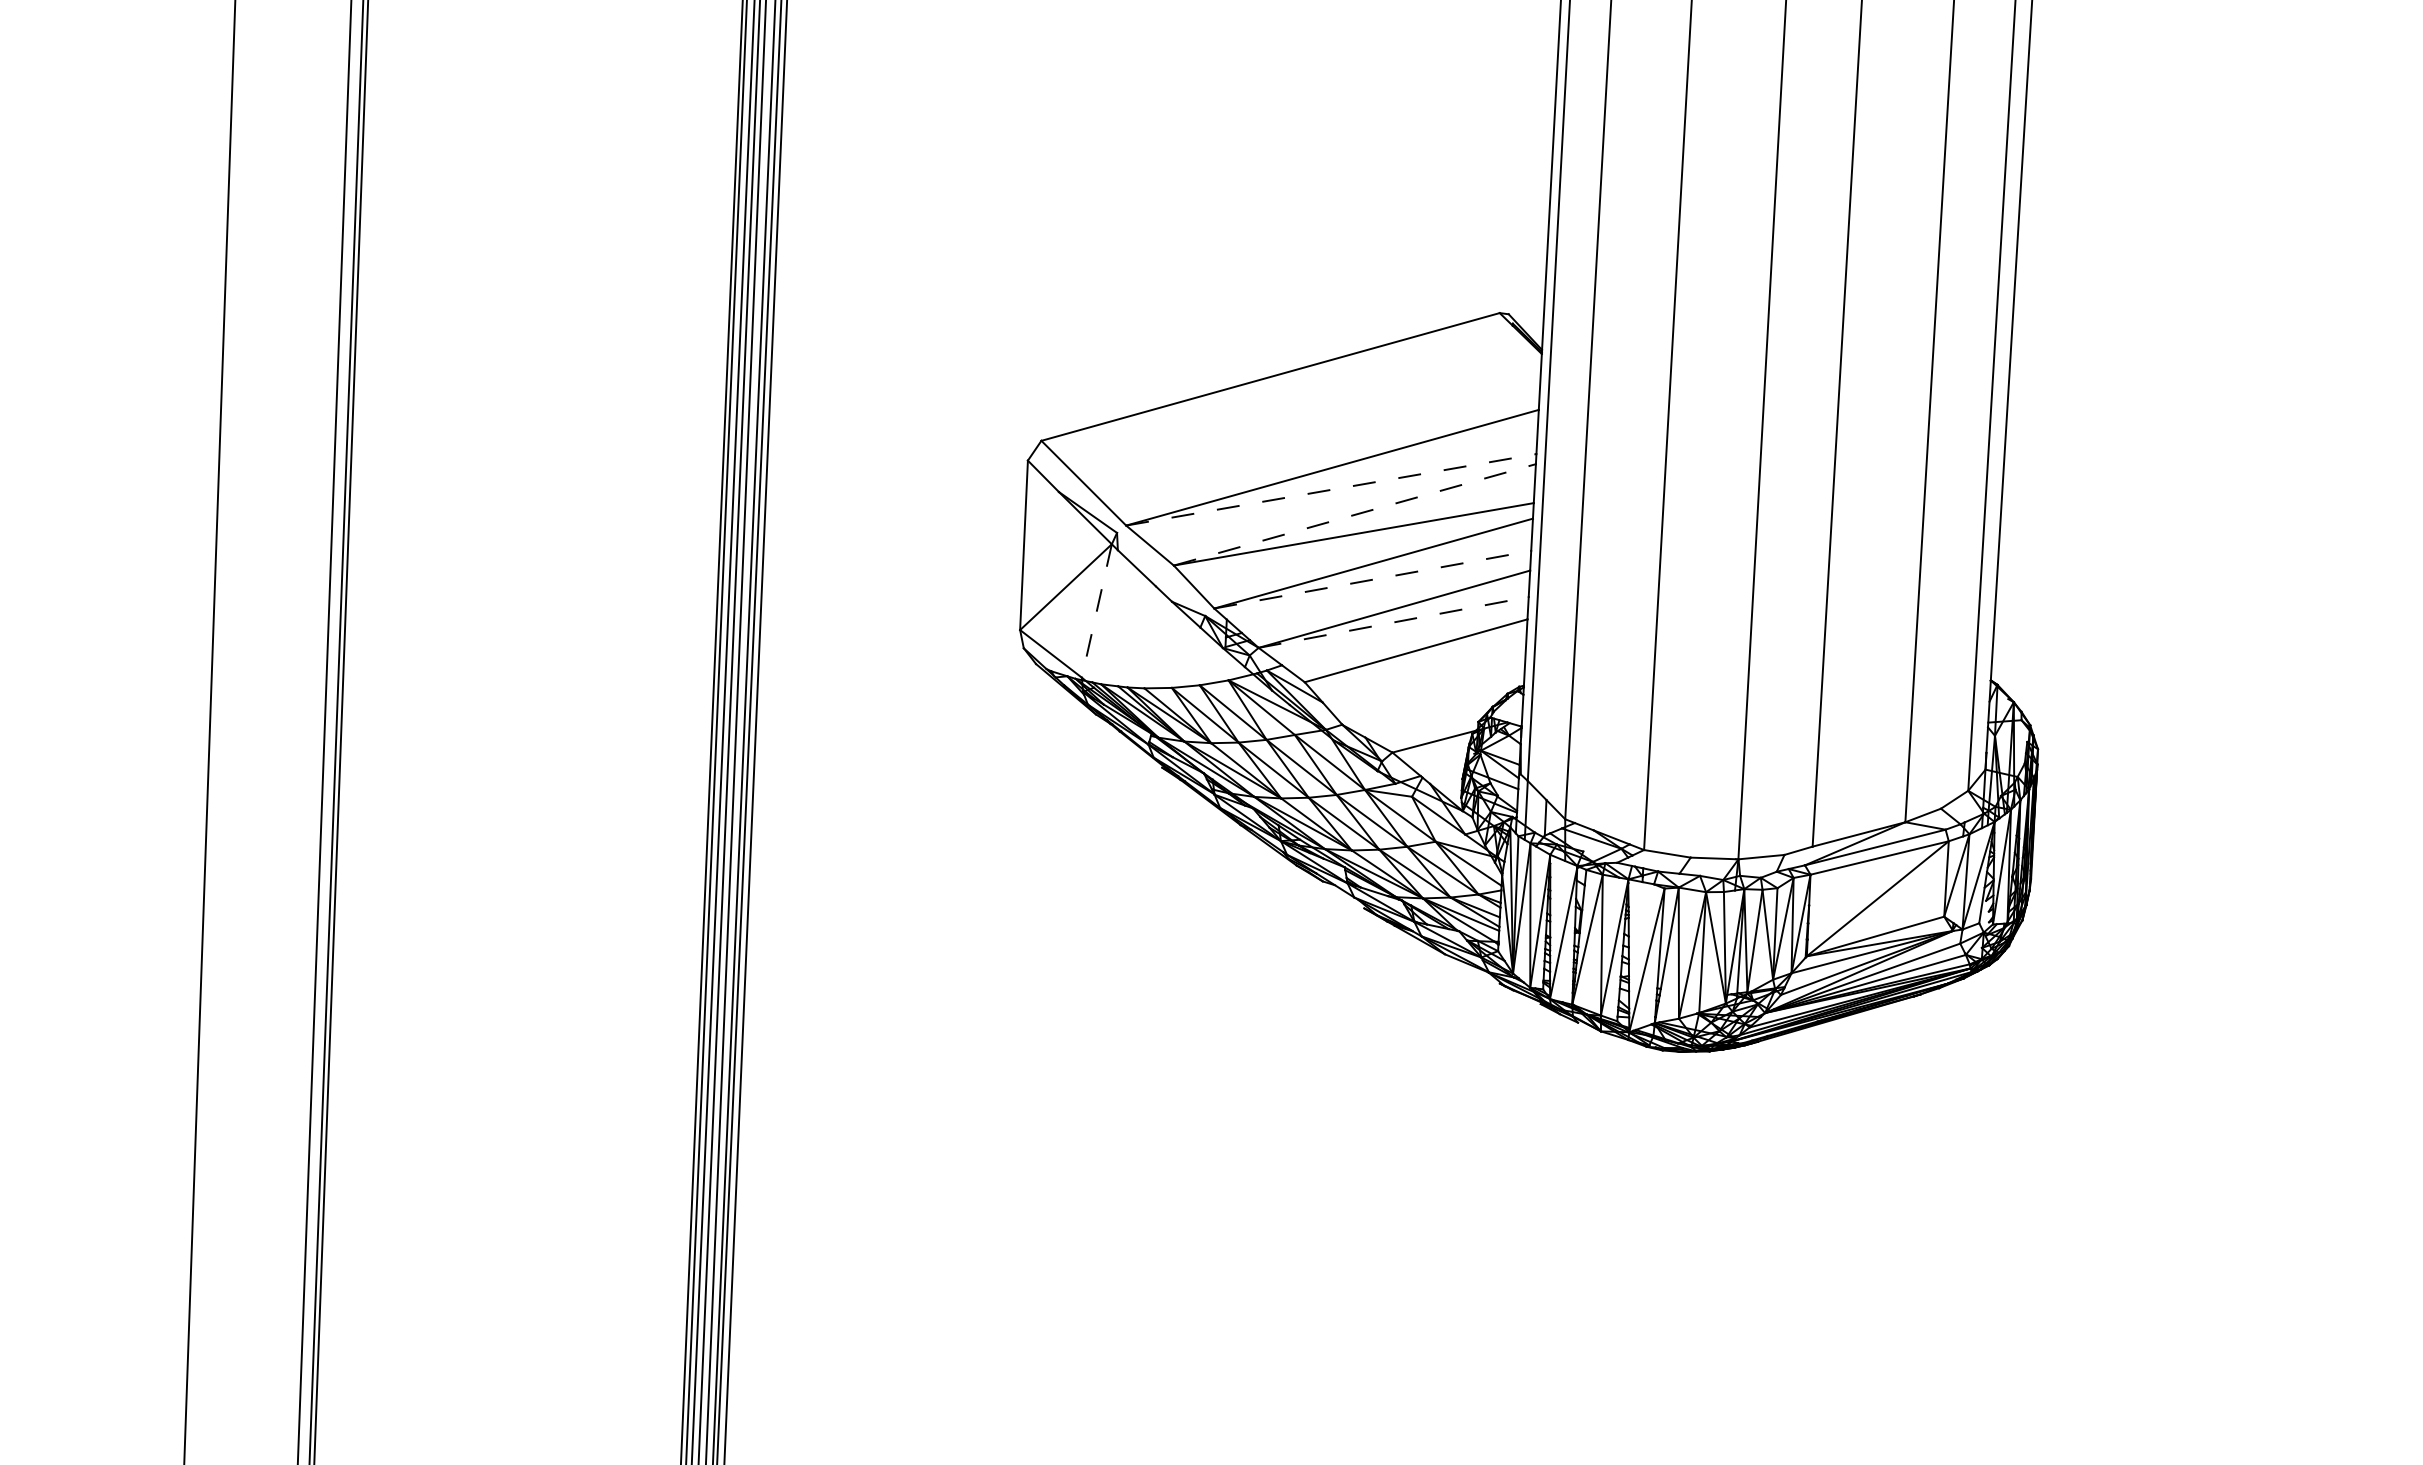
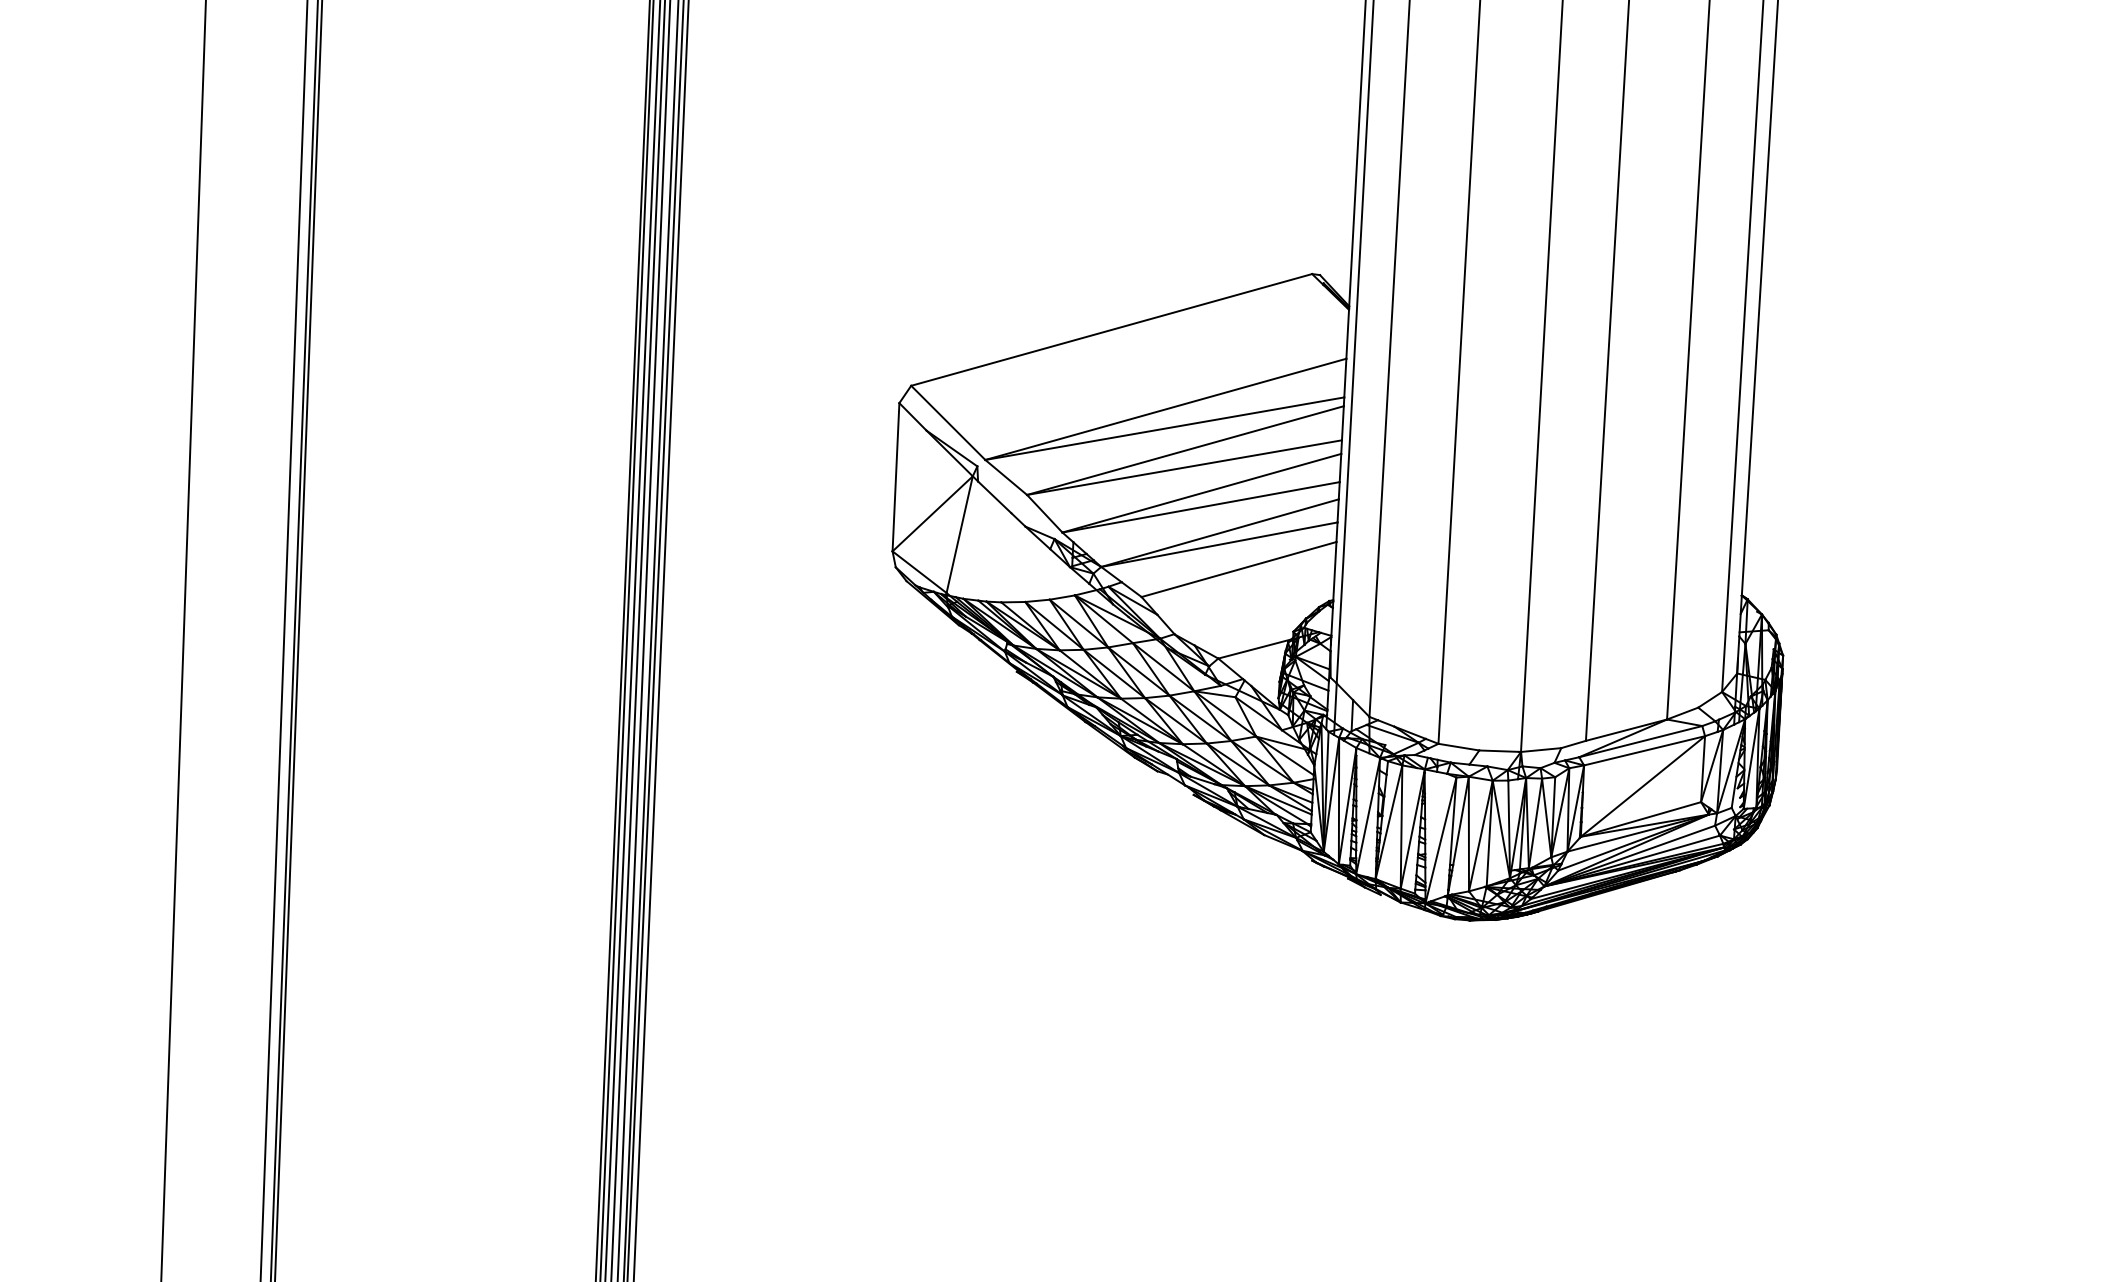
line: (1331, 489) -> (1164, 428), dashed -> solid
line: (1354, 514) -> (1185, 450), dashed -> solid
line: (1373, 579) -> (1201, 507), dashed -> solid
line: (1096, 611) -> (959, 535), dashed -> solid
line: (1394, 622) -> (1220, 544), dashed -> solid

